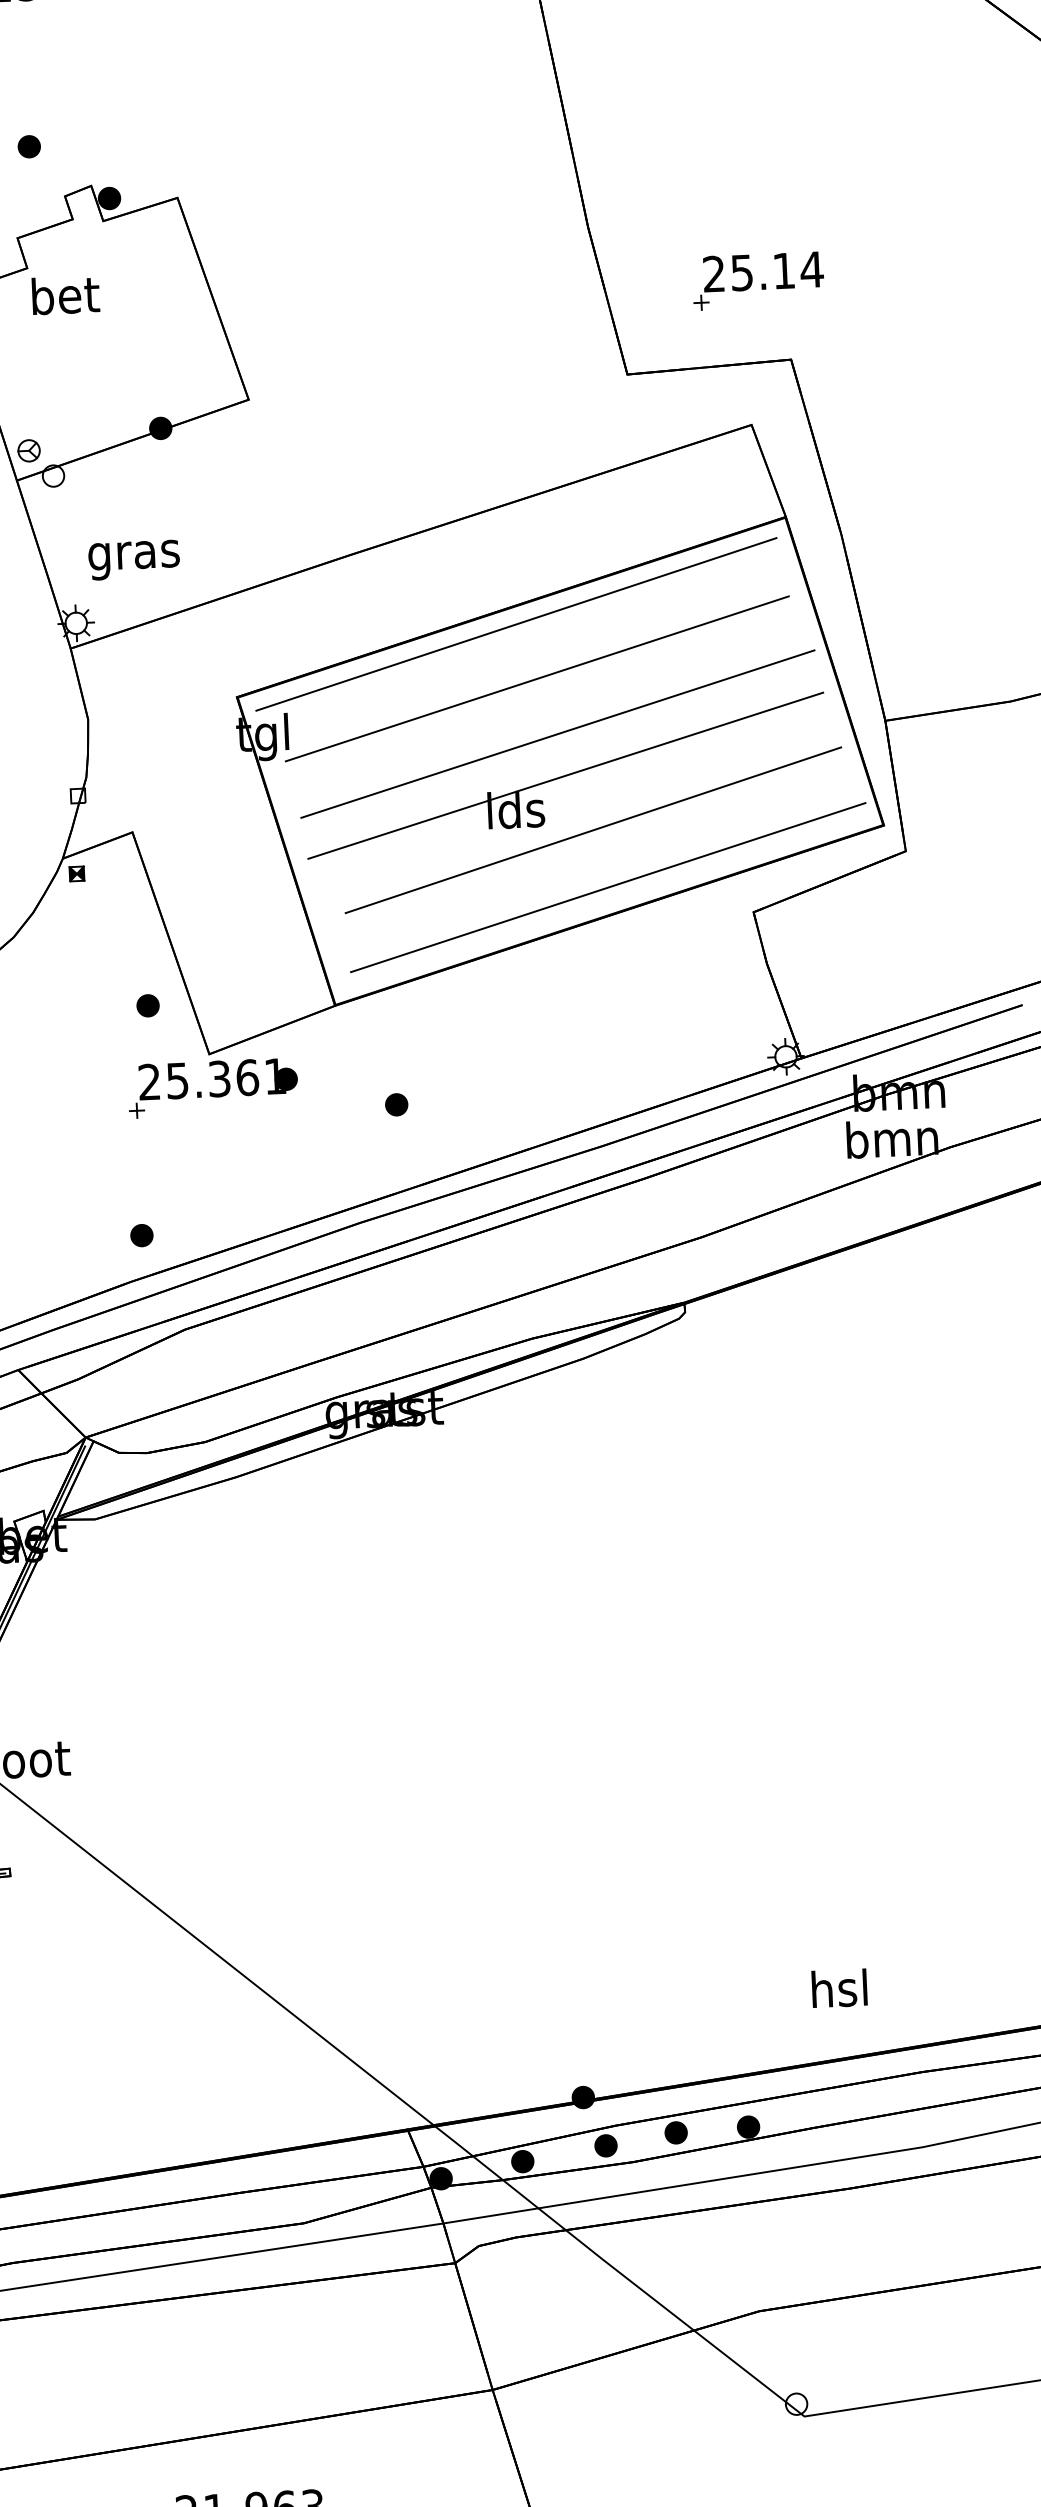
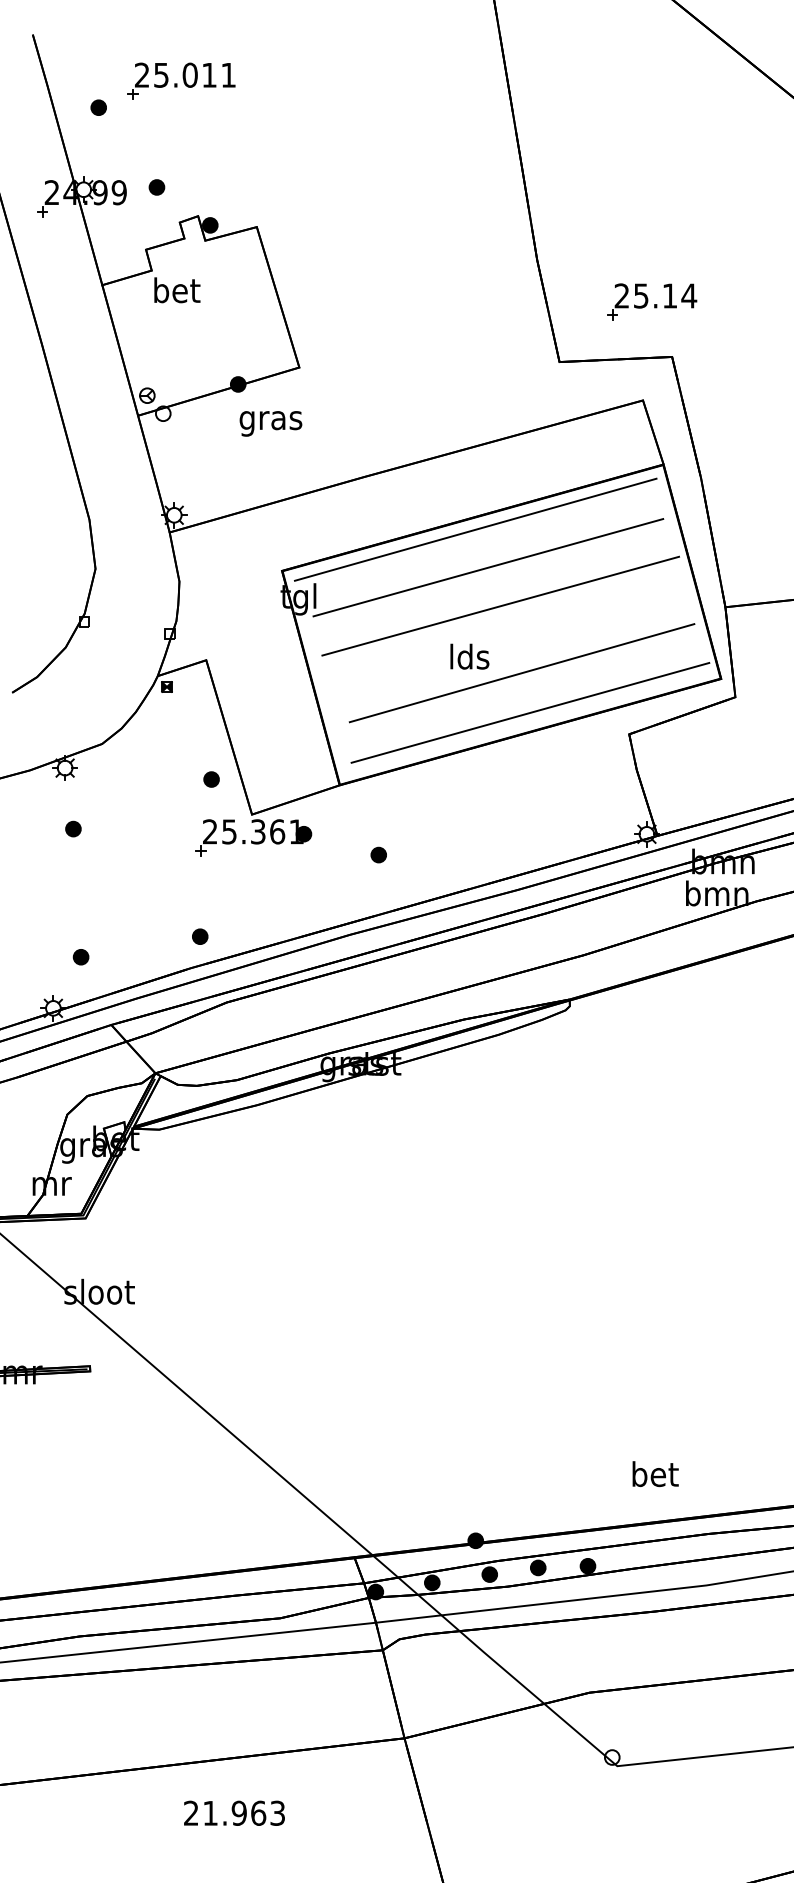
text: (133, 559) -> (270, 423), moved
line: (565, 775) -> (504, 634), removed
text: (840, 1989) -> (655, 1474), hsl -> bet

